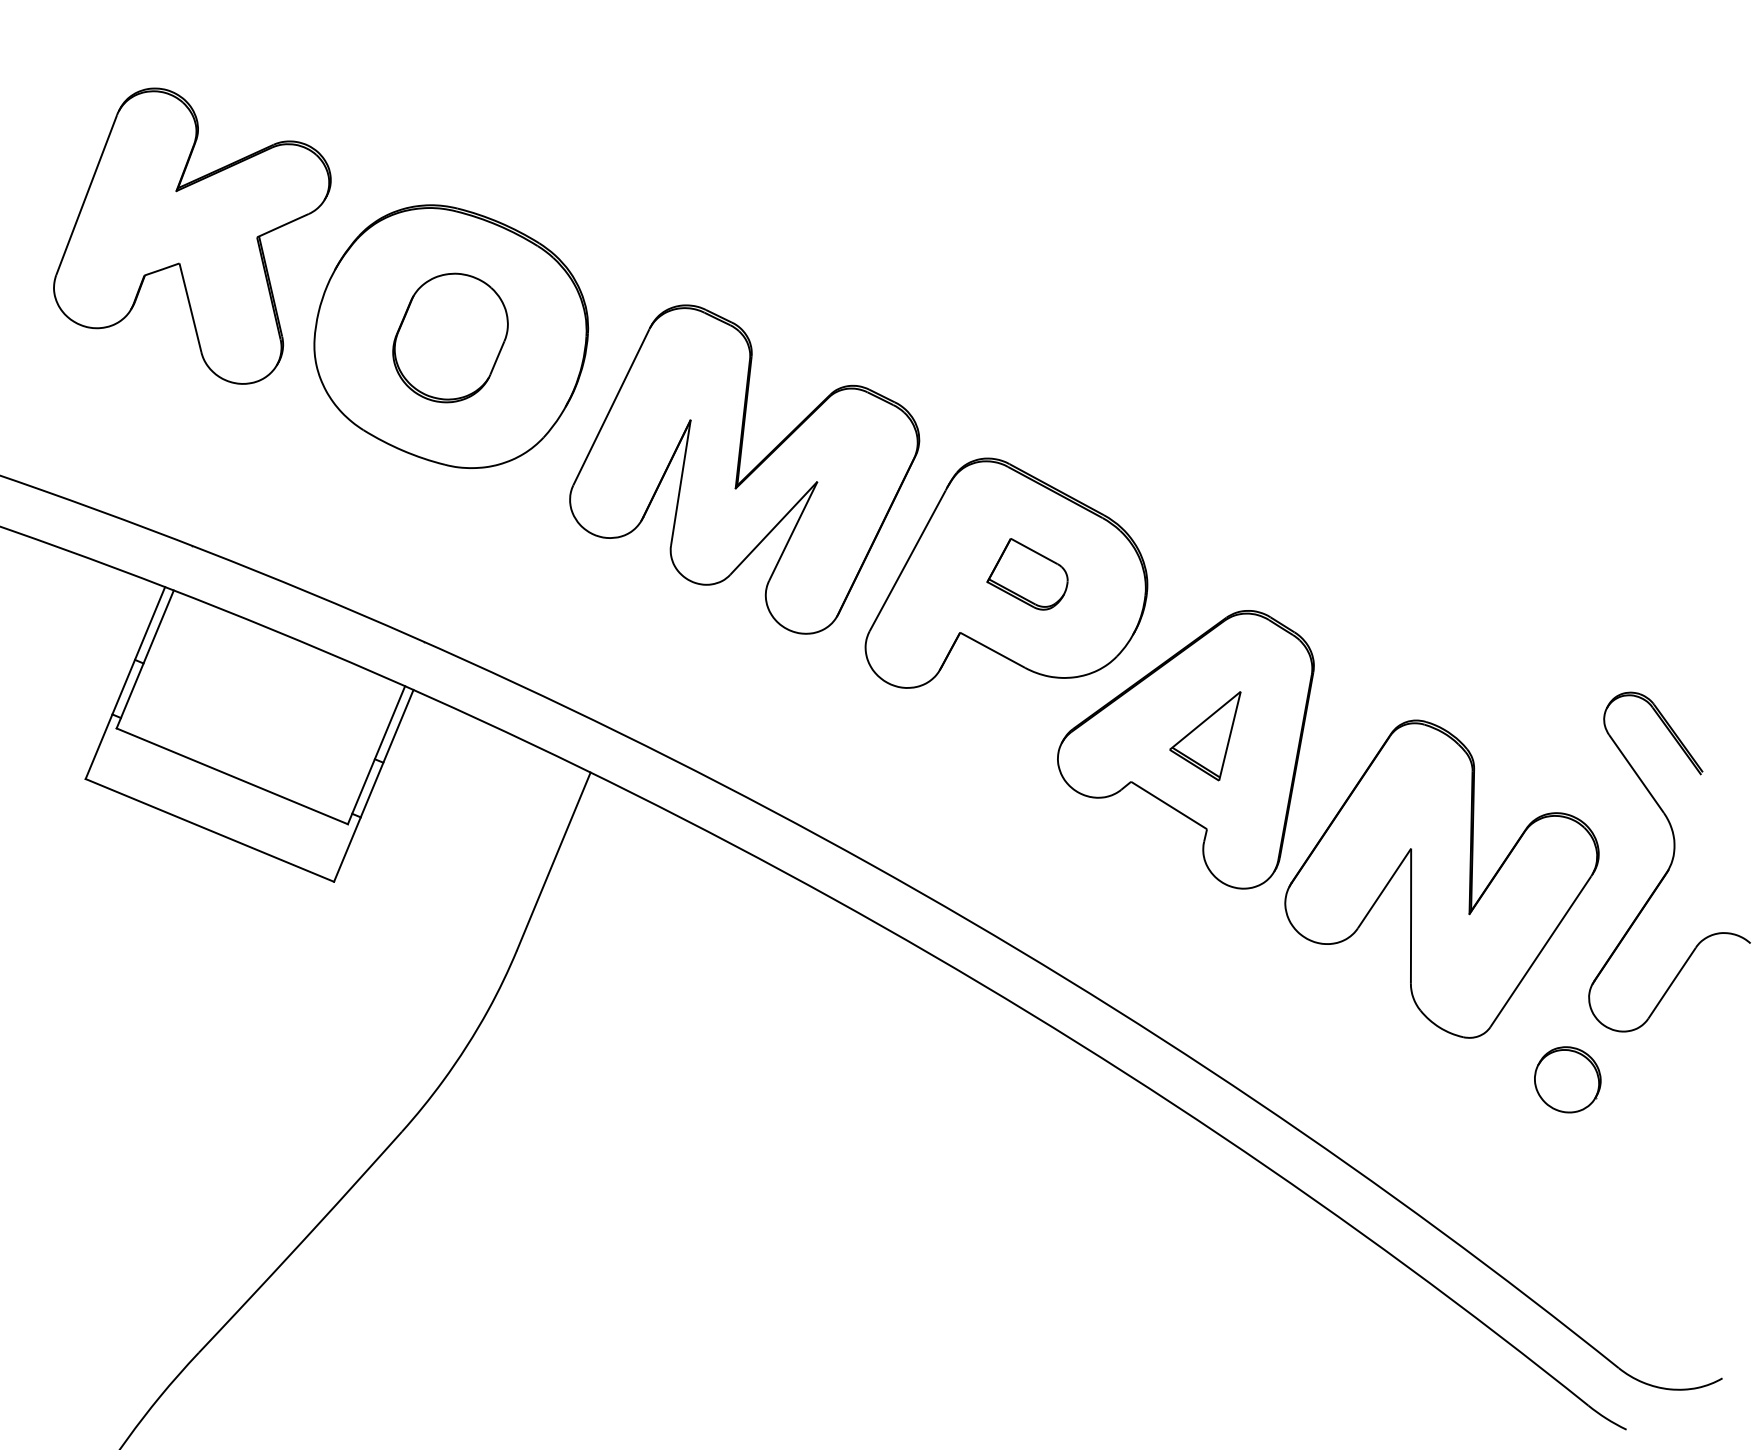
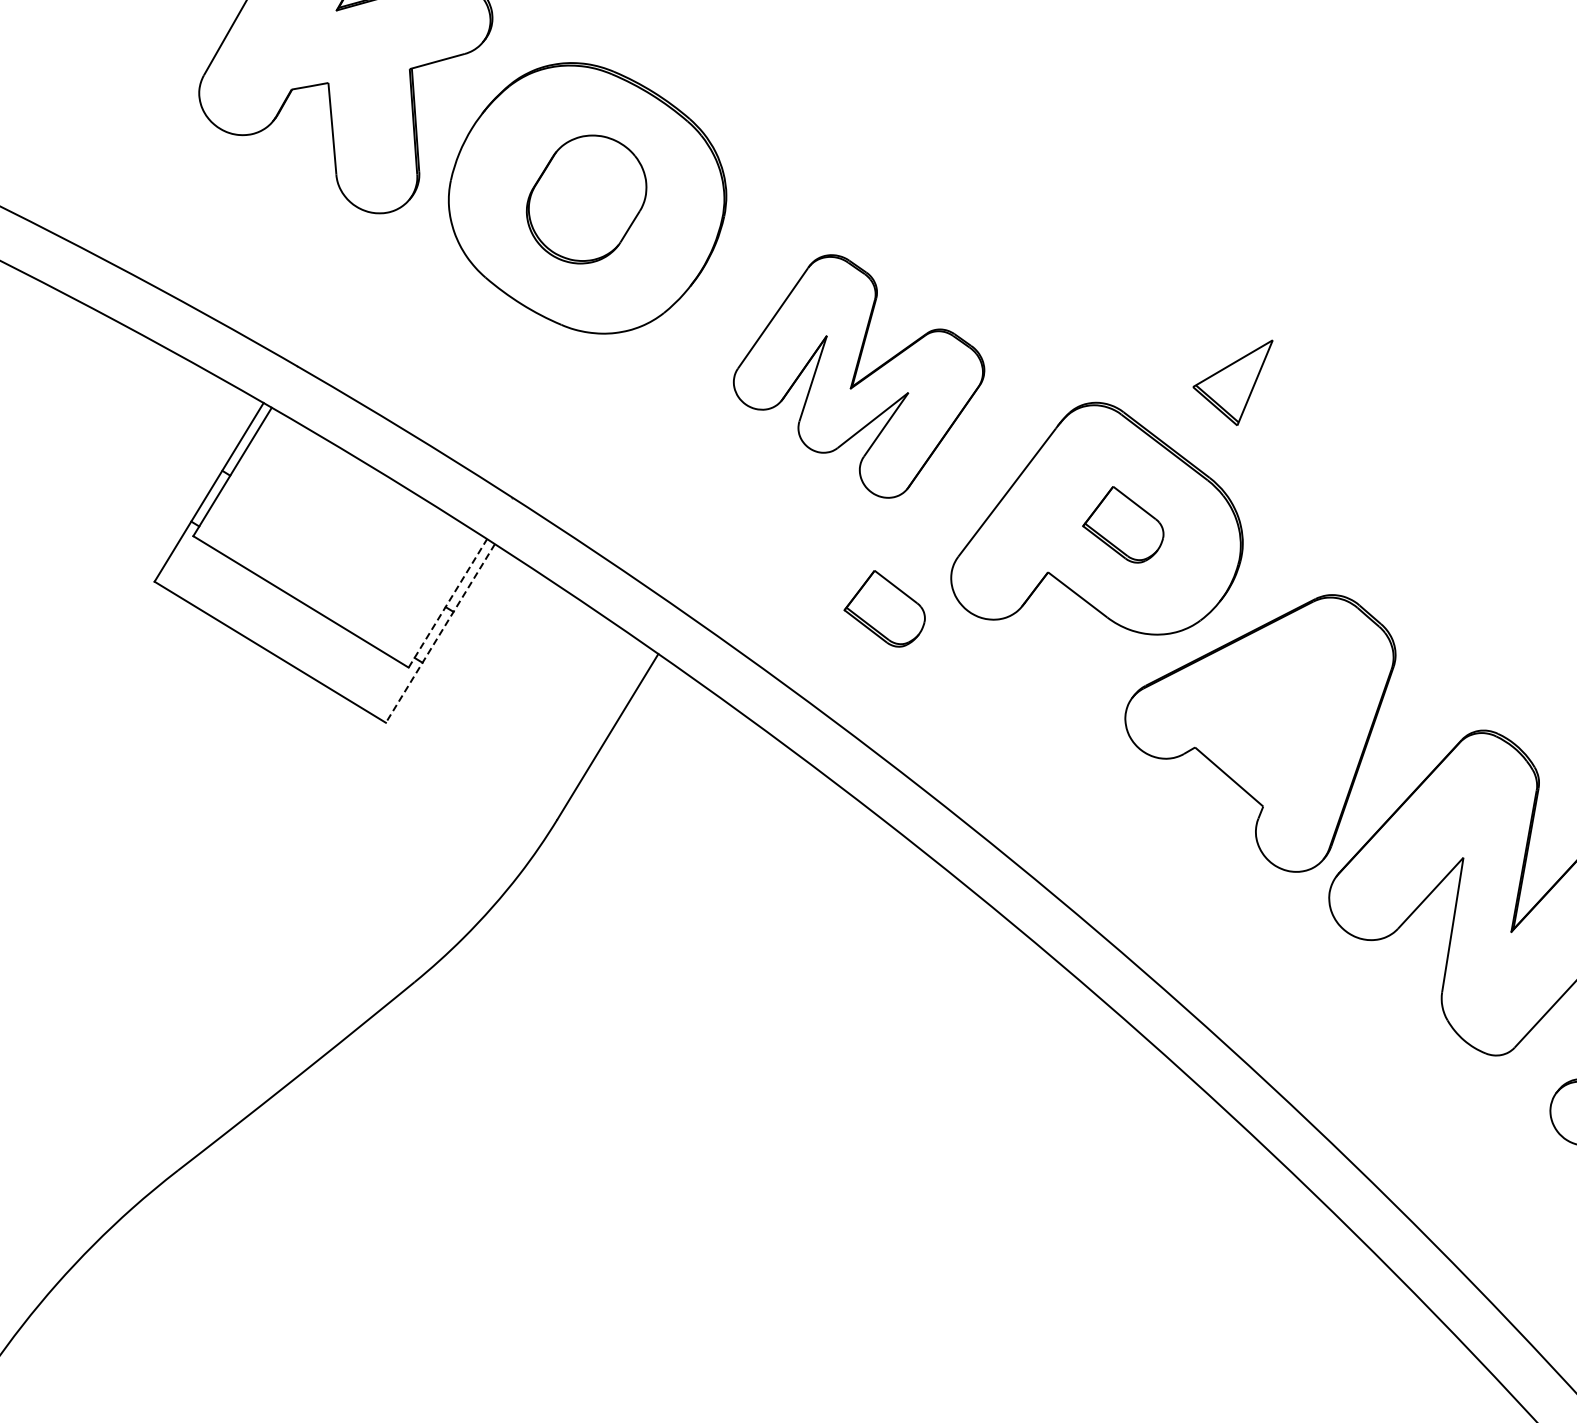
part: (744, 469) -> (858, 376), size x0.7
part: (806, 693) -> (885, 608), added
part: (1205, 736) -> (1230, 379), moved
line: (376, 755) -> (447, 603), solid -> dashed
line: (373, 785) -> (440, 633), solid -> dashed

